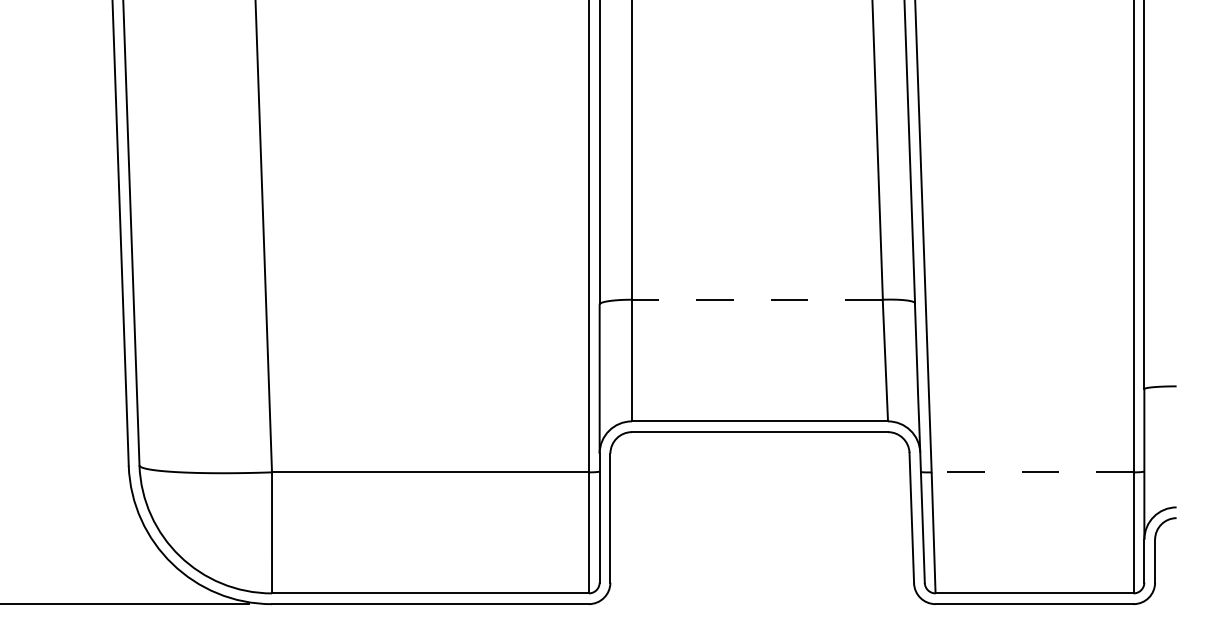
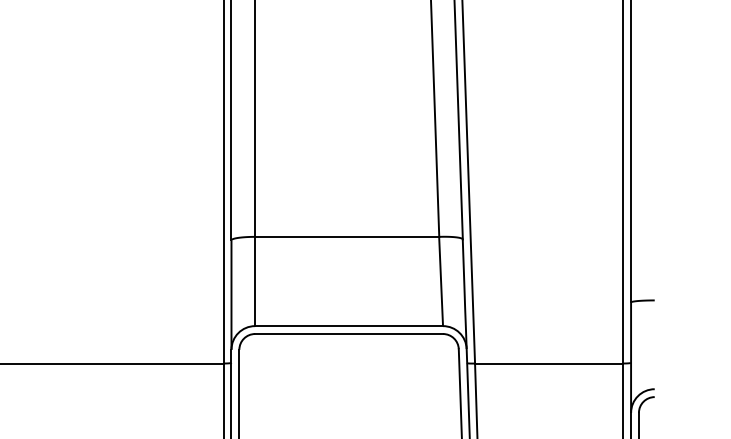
line: (756, 299) -> (346, 236), dashed -> solid
line: (1032, 472) -> (549, 363), dashed -> solid

